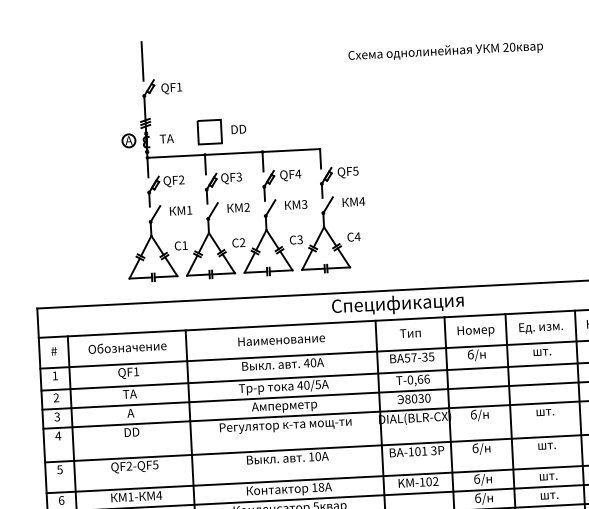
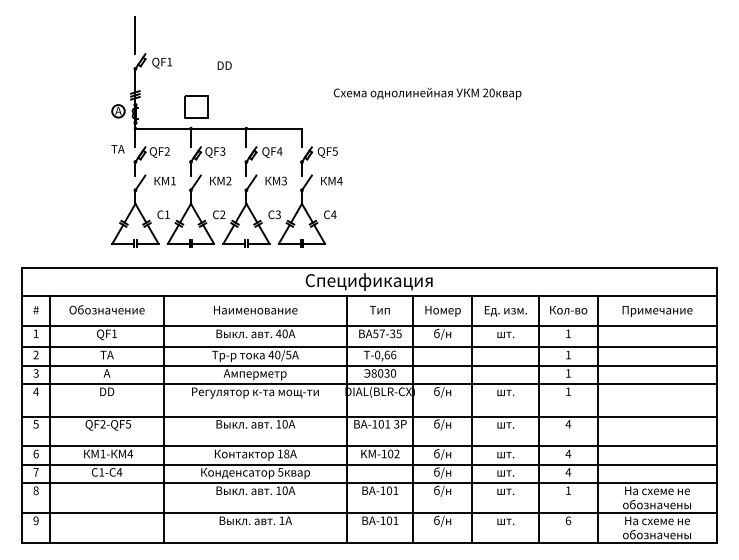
text: (445, 51) -> (427, 93), moved
text: (238, 129) -> (224, 65), moved
text: (166, 139) -> (117, 149), moved

